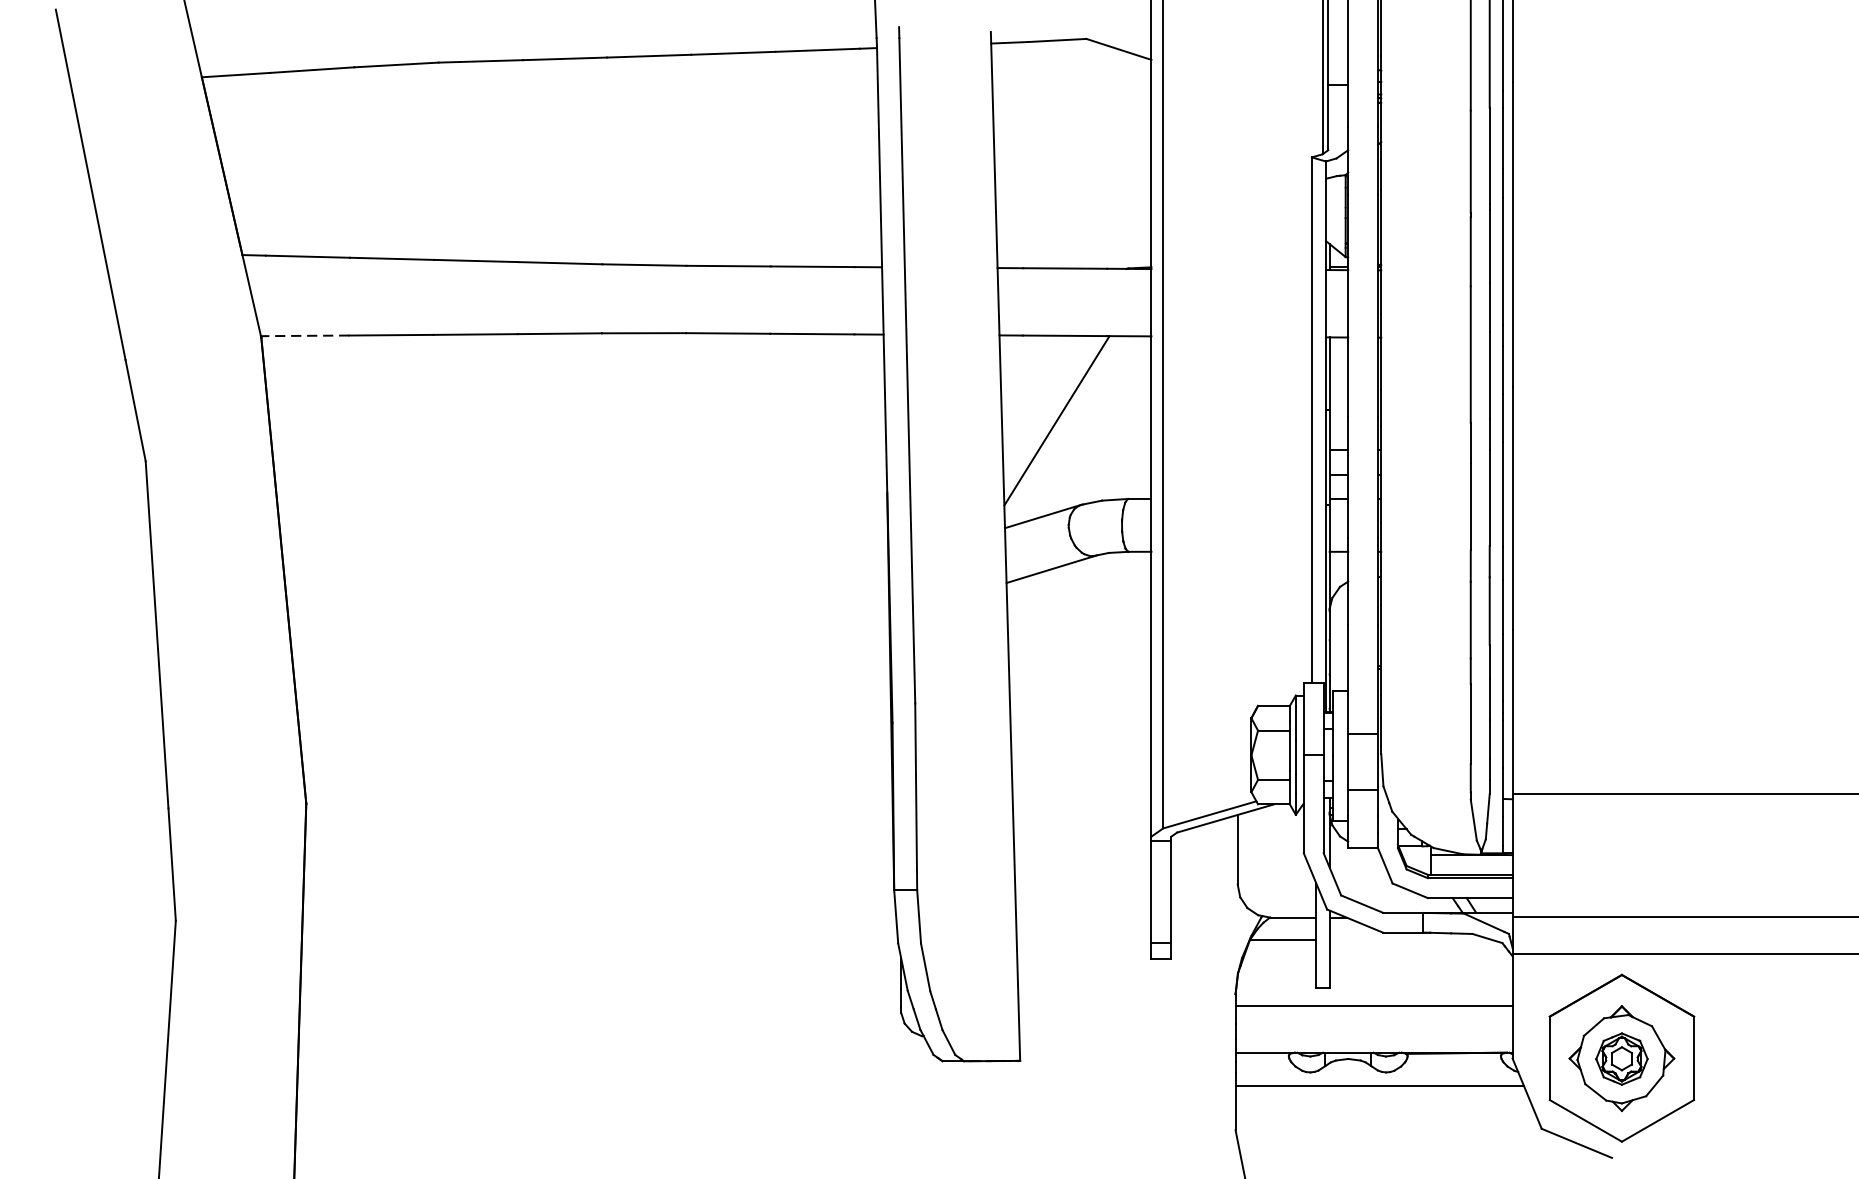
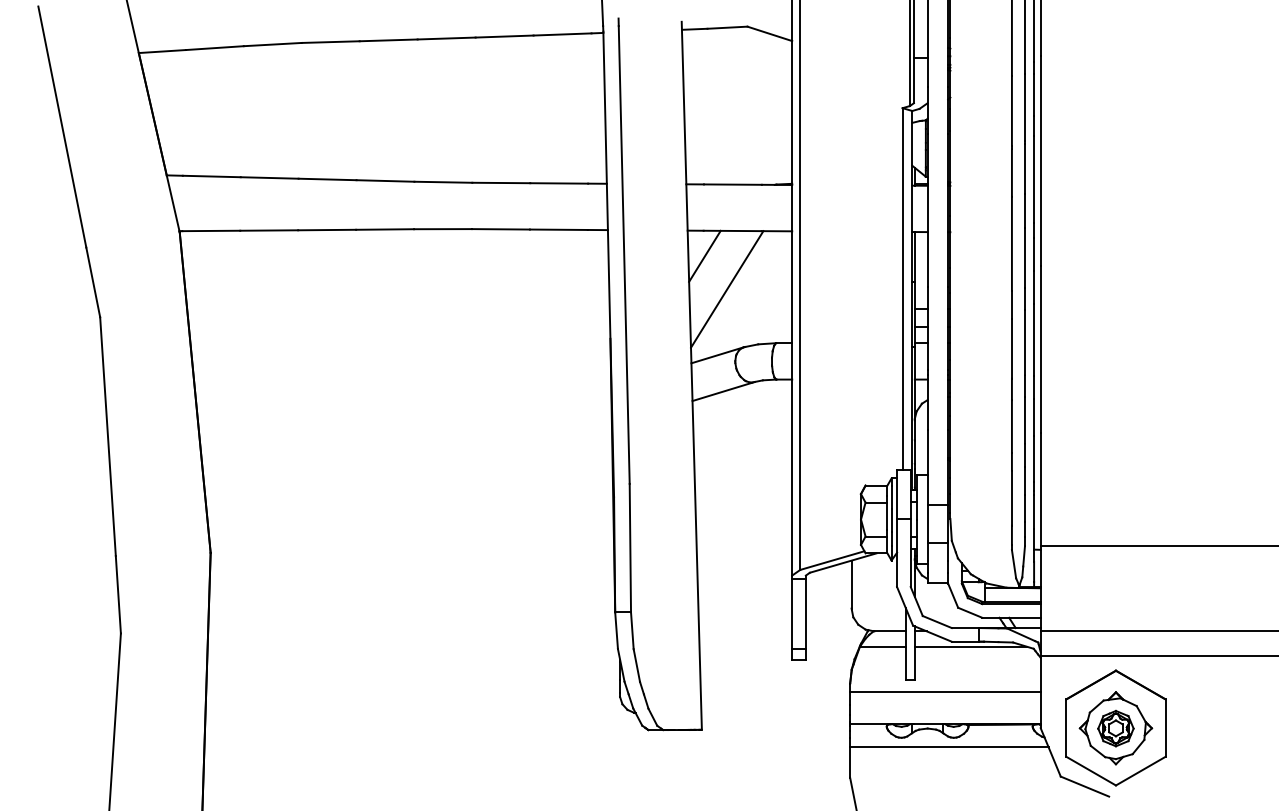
line: (307, 335) -> (211, 230), dashed -> solid
line: (1023, 371) -> (704, 255), added
line: (1410, 939) -> (970, 646), added

